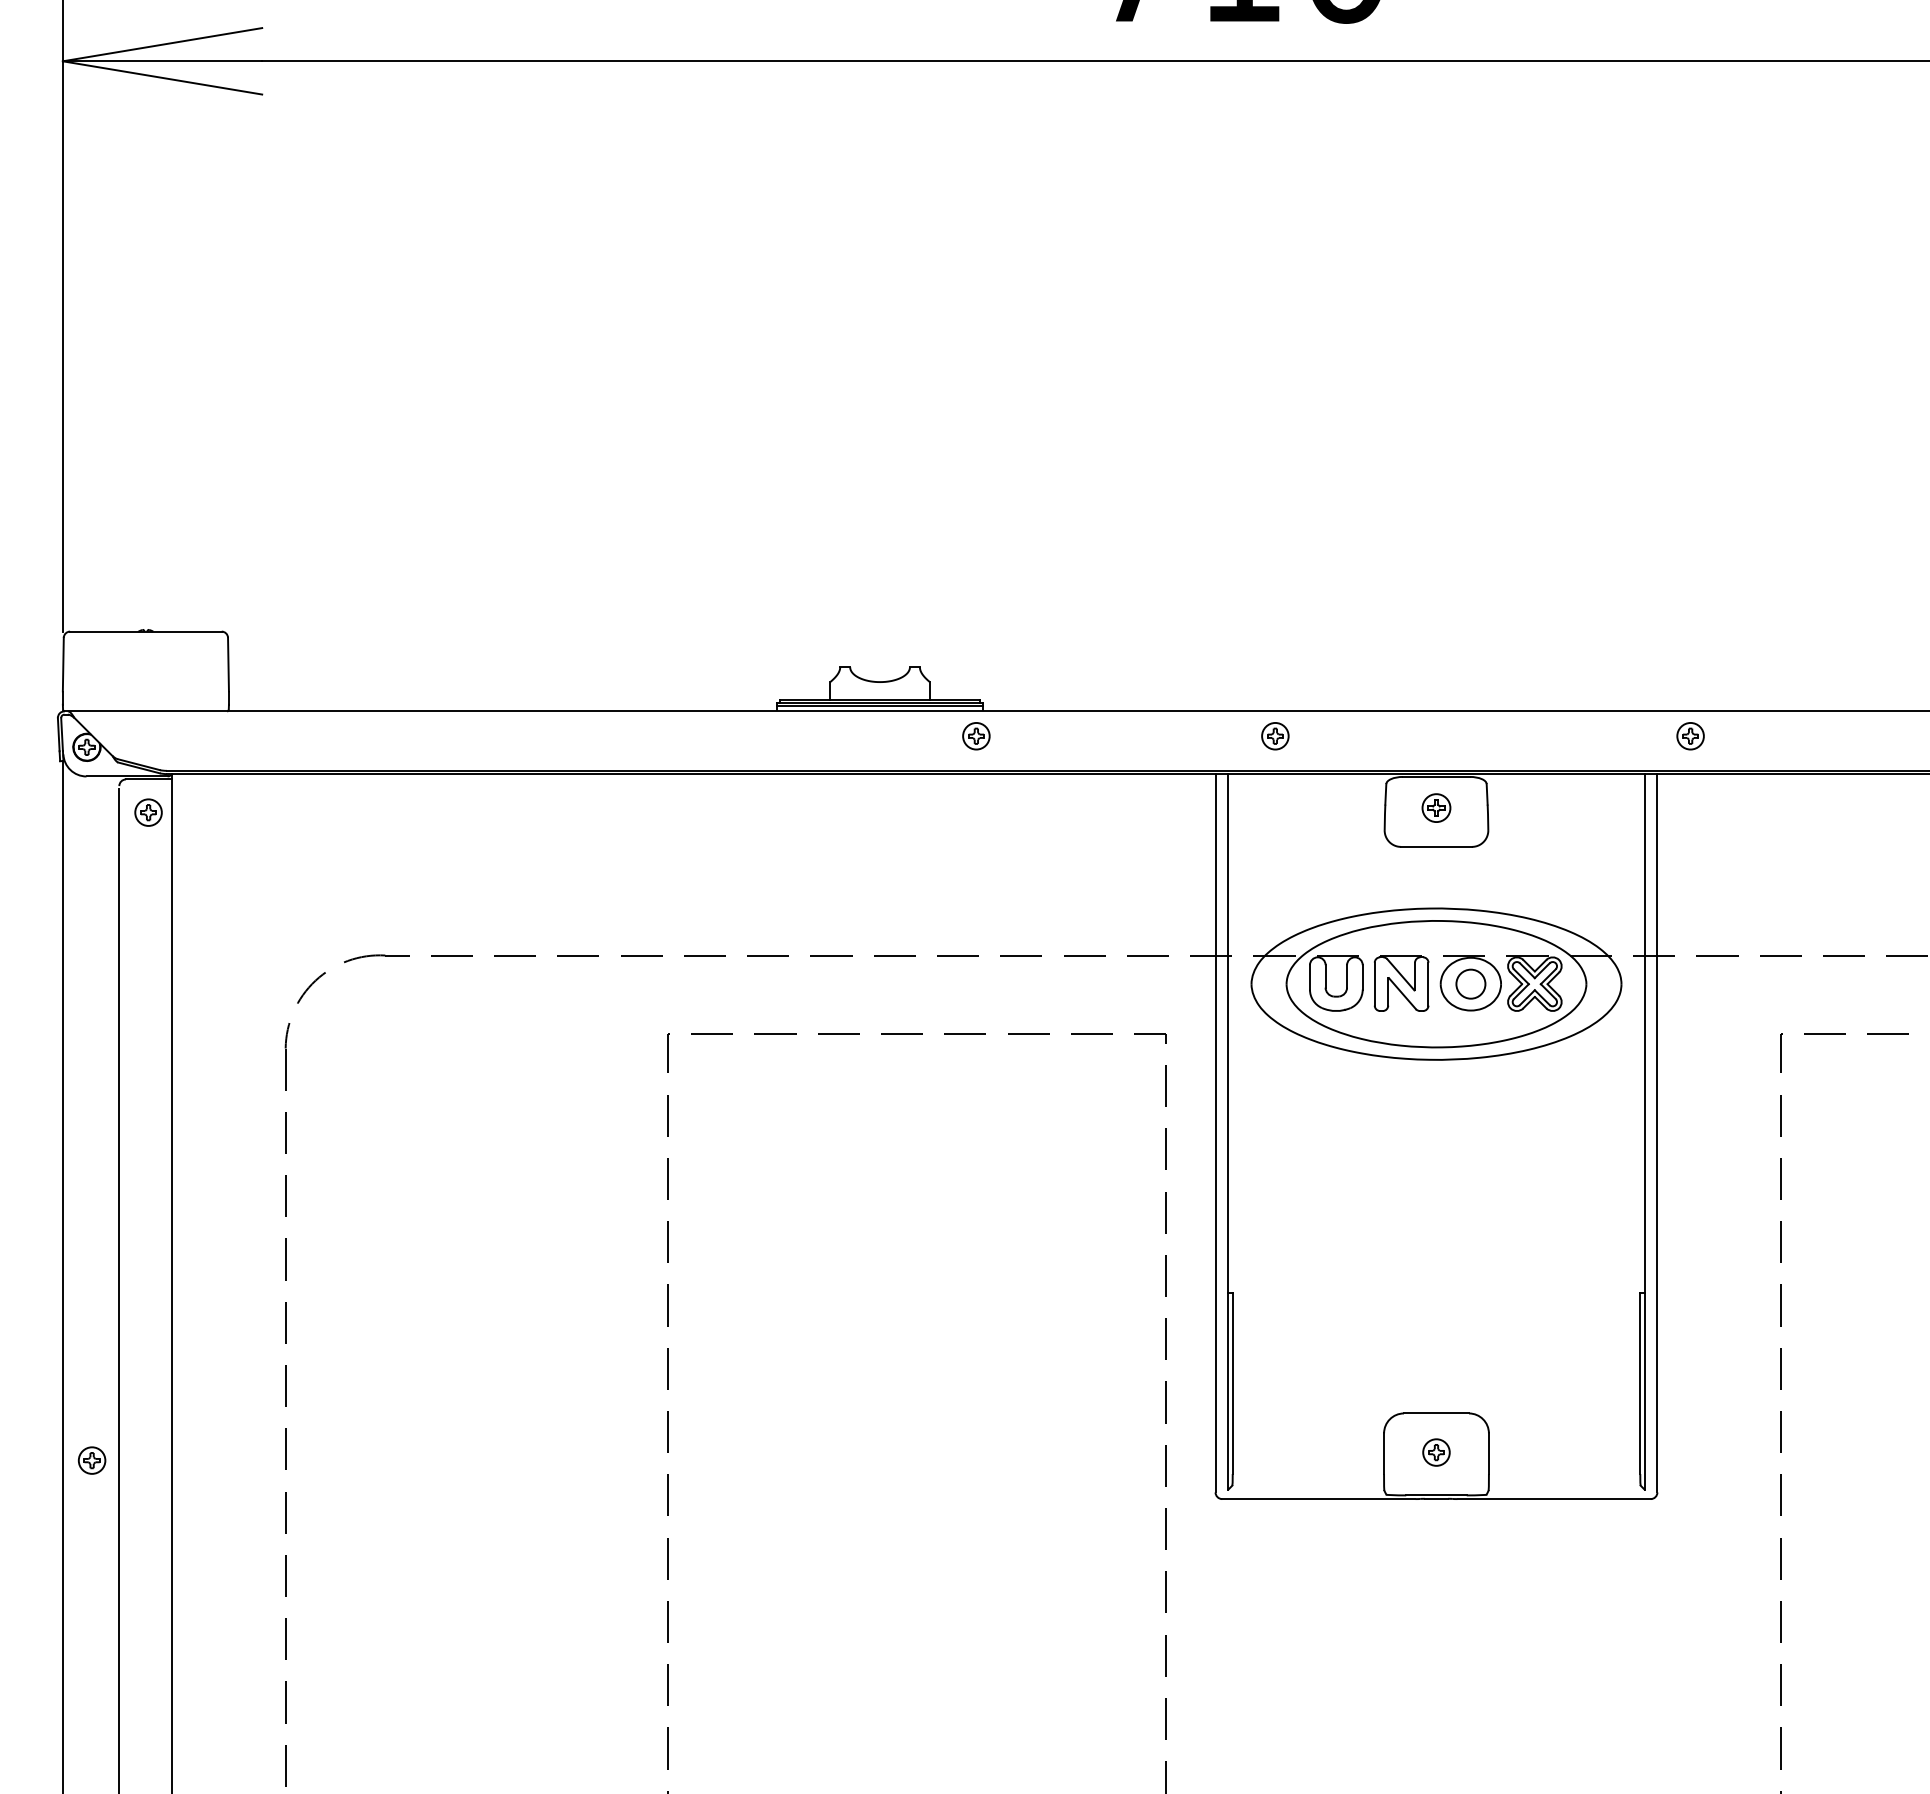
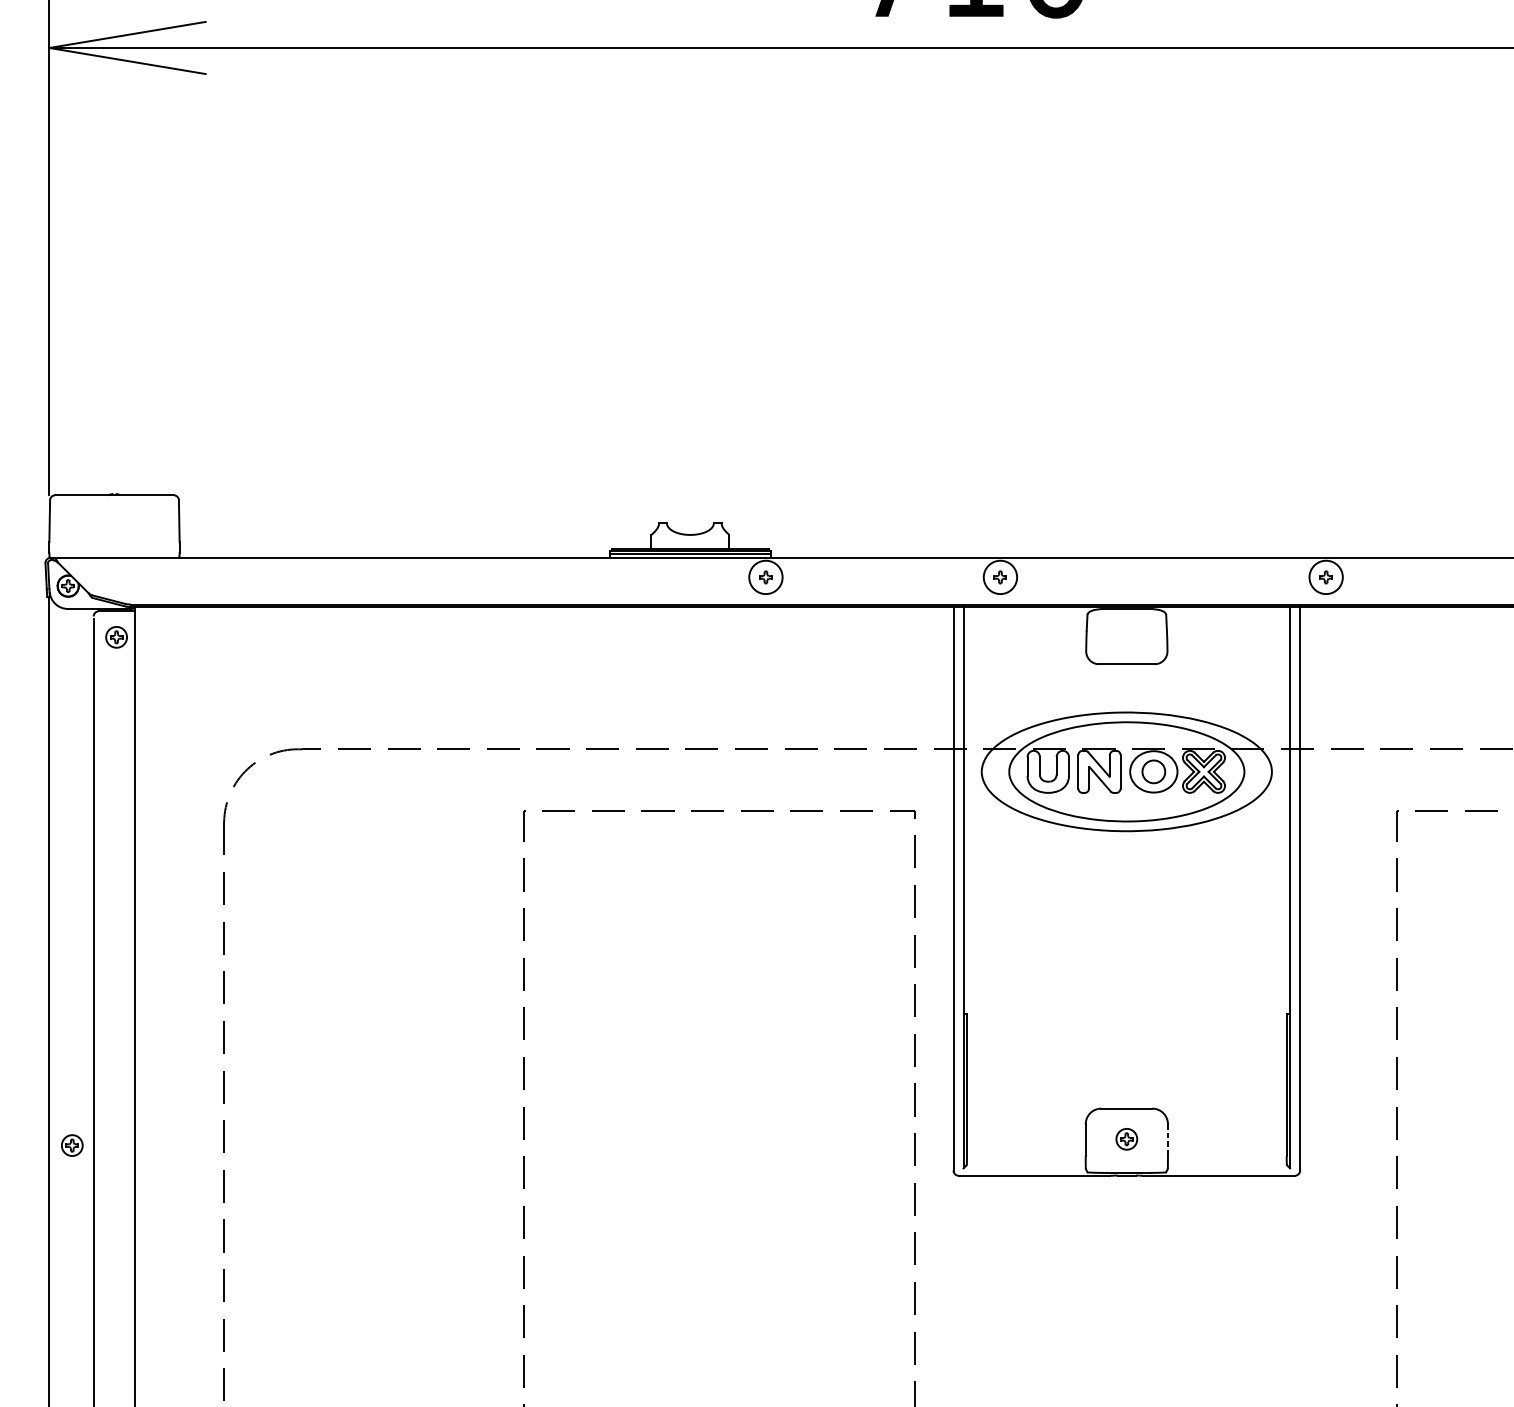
circle: (976, 735) -> (766, 576), size x1.6
circle: (1275, 735) -> (1000, 576), size x1.6
circle: (1690, 735) -> (1326, 576), size x1.6
part: (1436, 807) -> (1126, 633), removed
line: (1488, 1454) -> (1167, 1140), solid -> dashed

